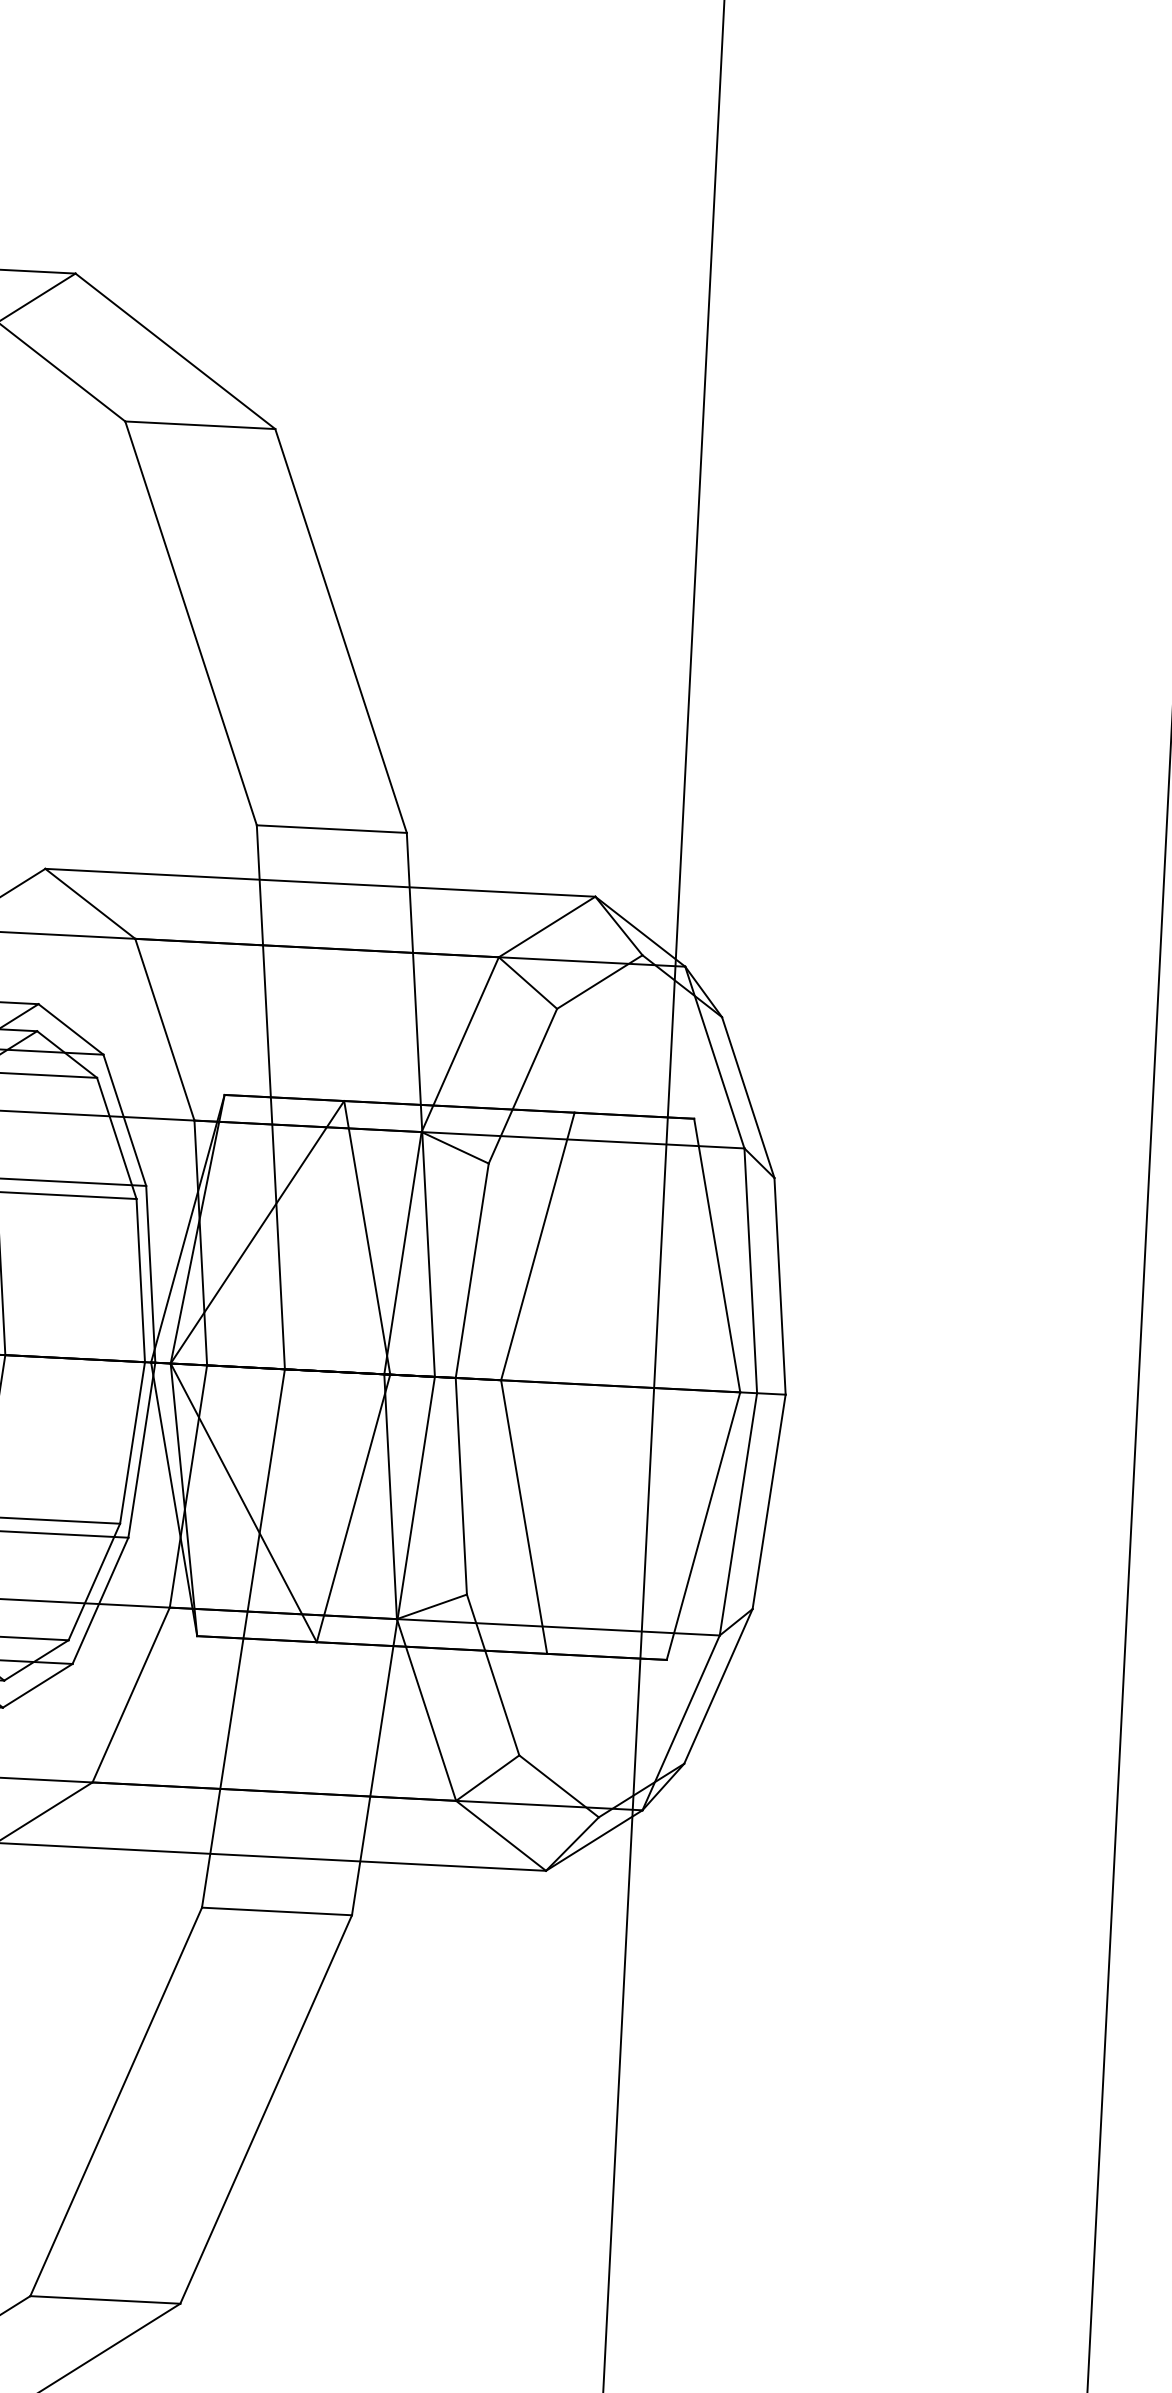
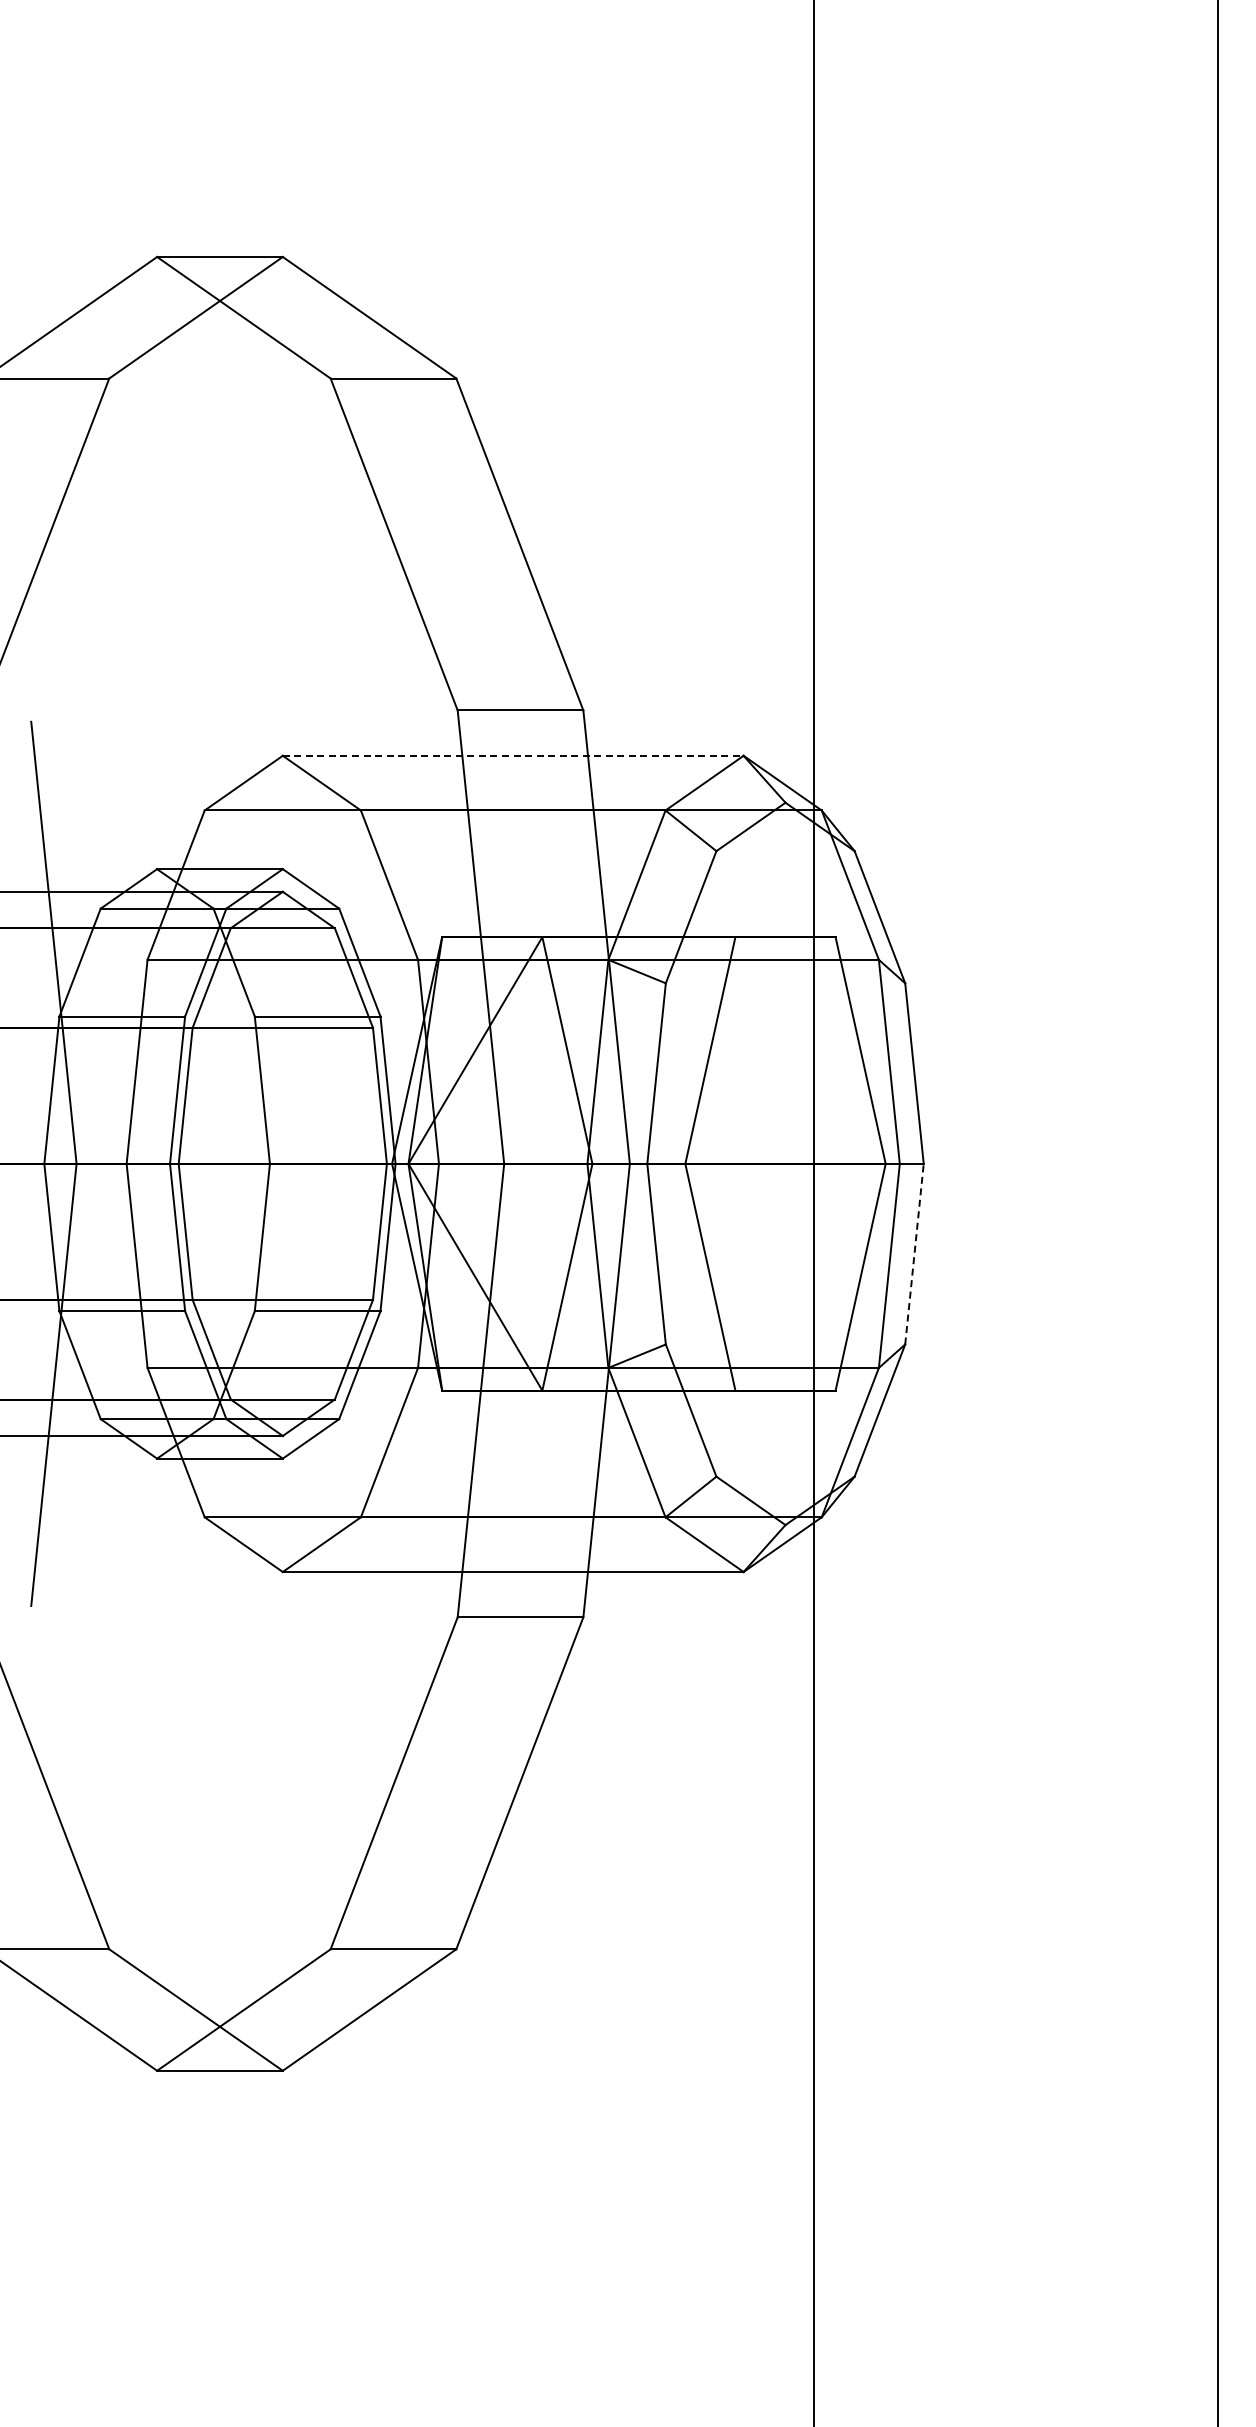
line: (320, 882) -> (513, 755), solid -> dashed
line: (769, 1502) -> (914, 1254), solid -> dashed

